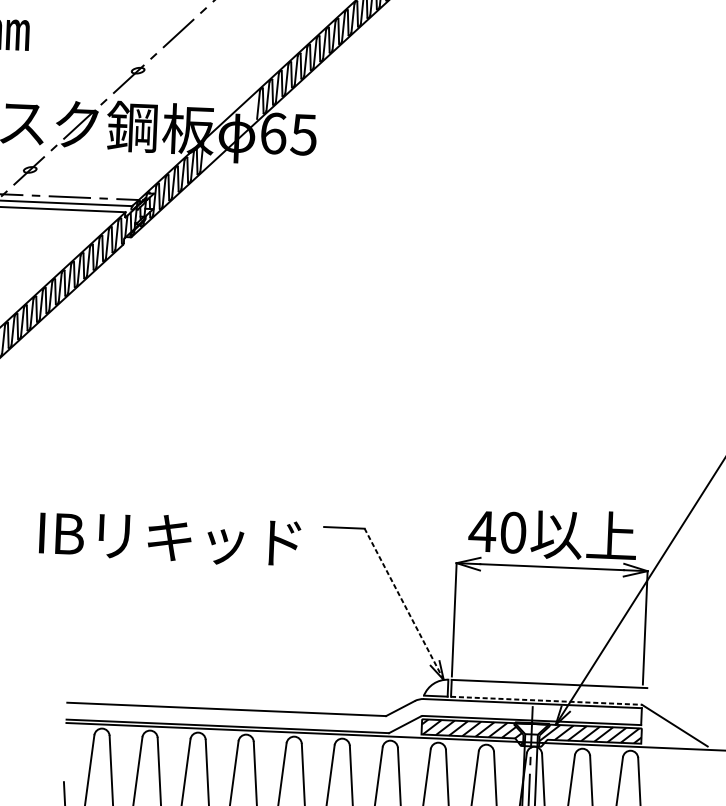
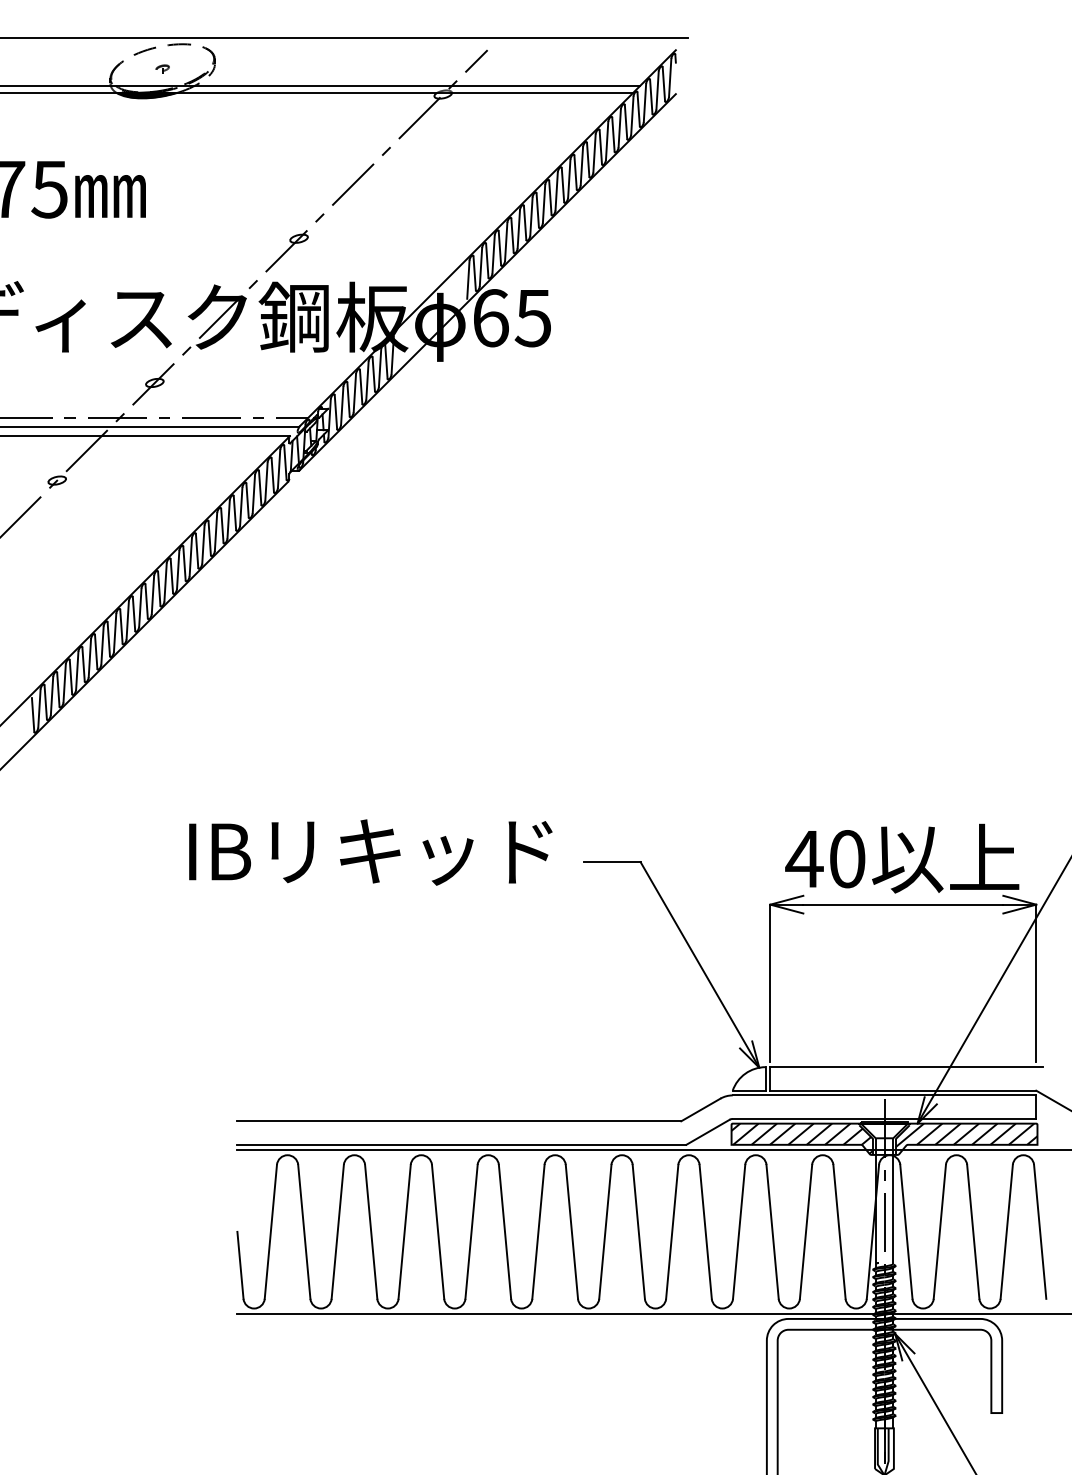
text: (169, 538) -> (370, 852), moved
line: (403, 604) -> (699, 964), dashed -> solid
line: (546, 700) -> (903, 1090), dashed -> solid

